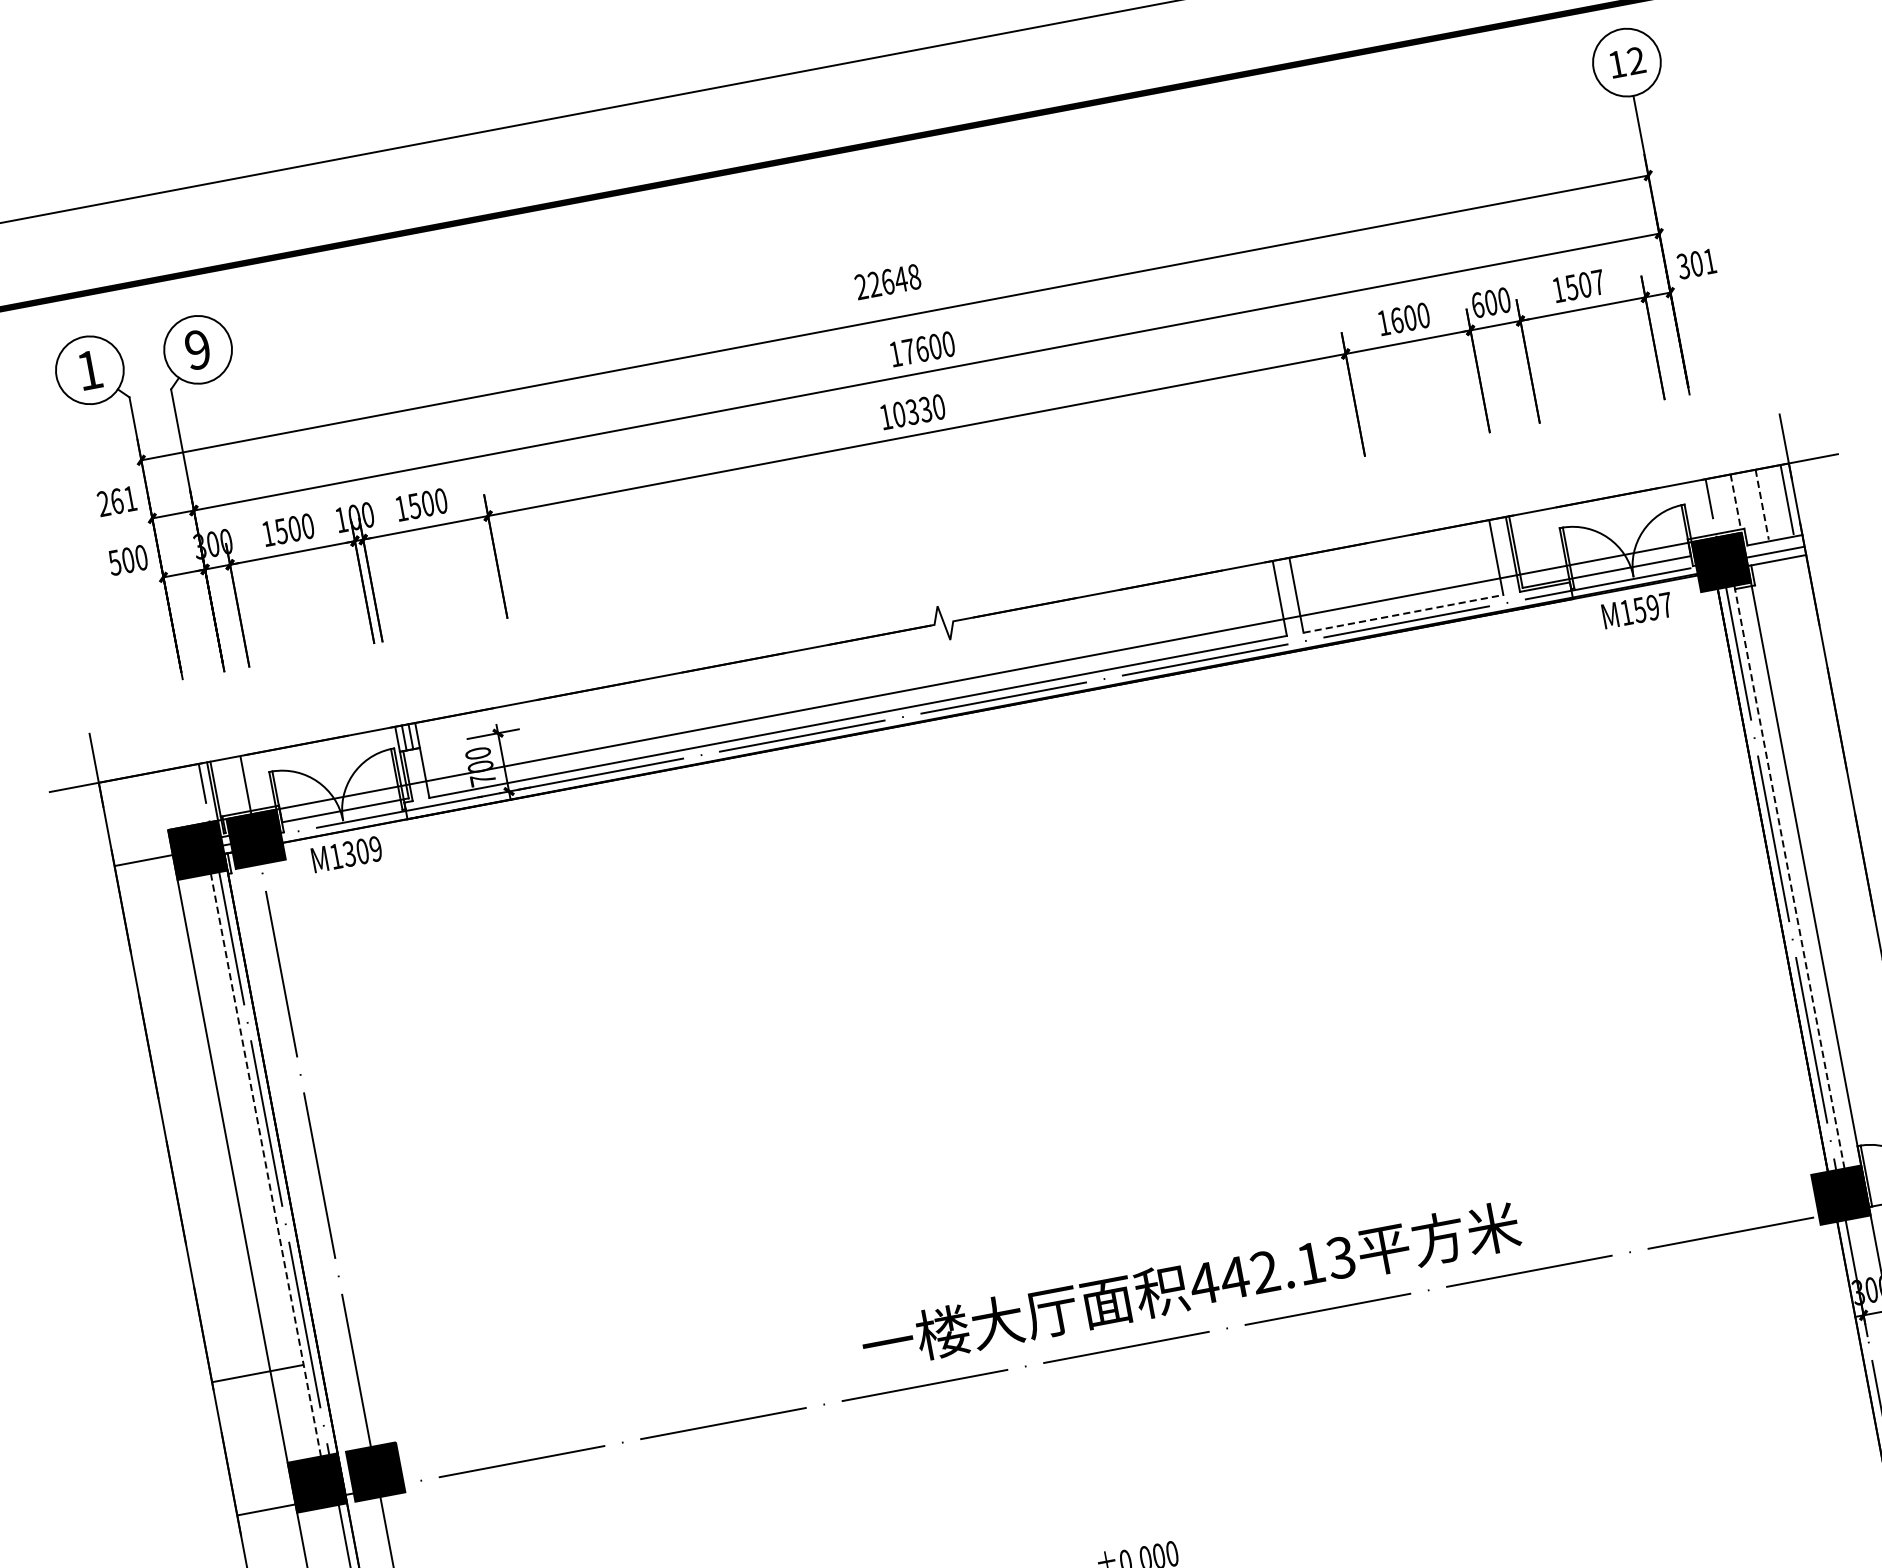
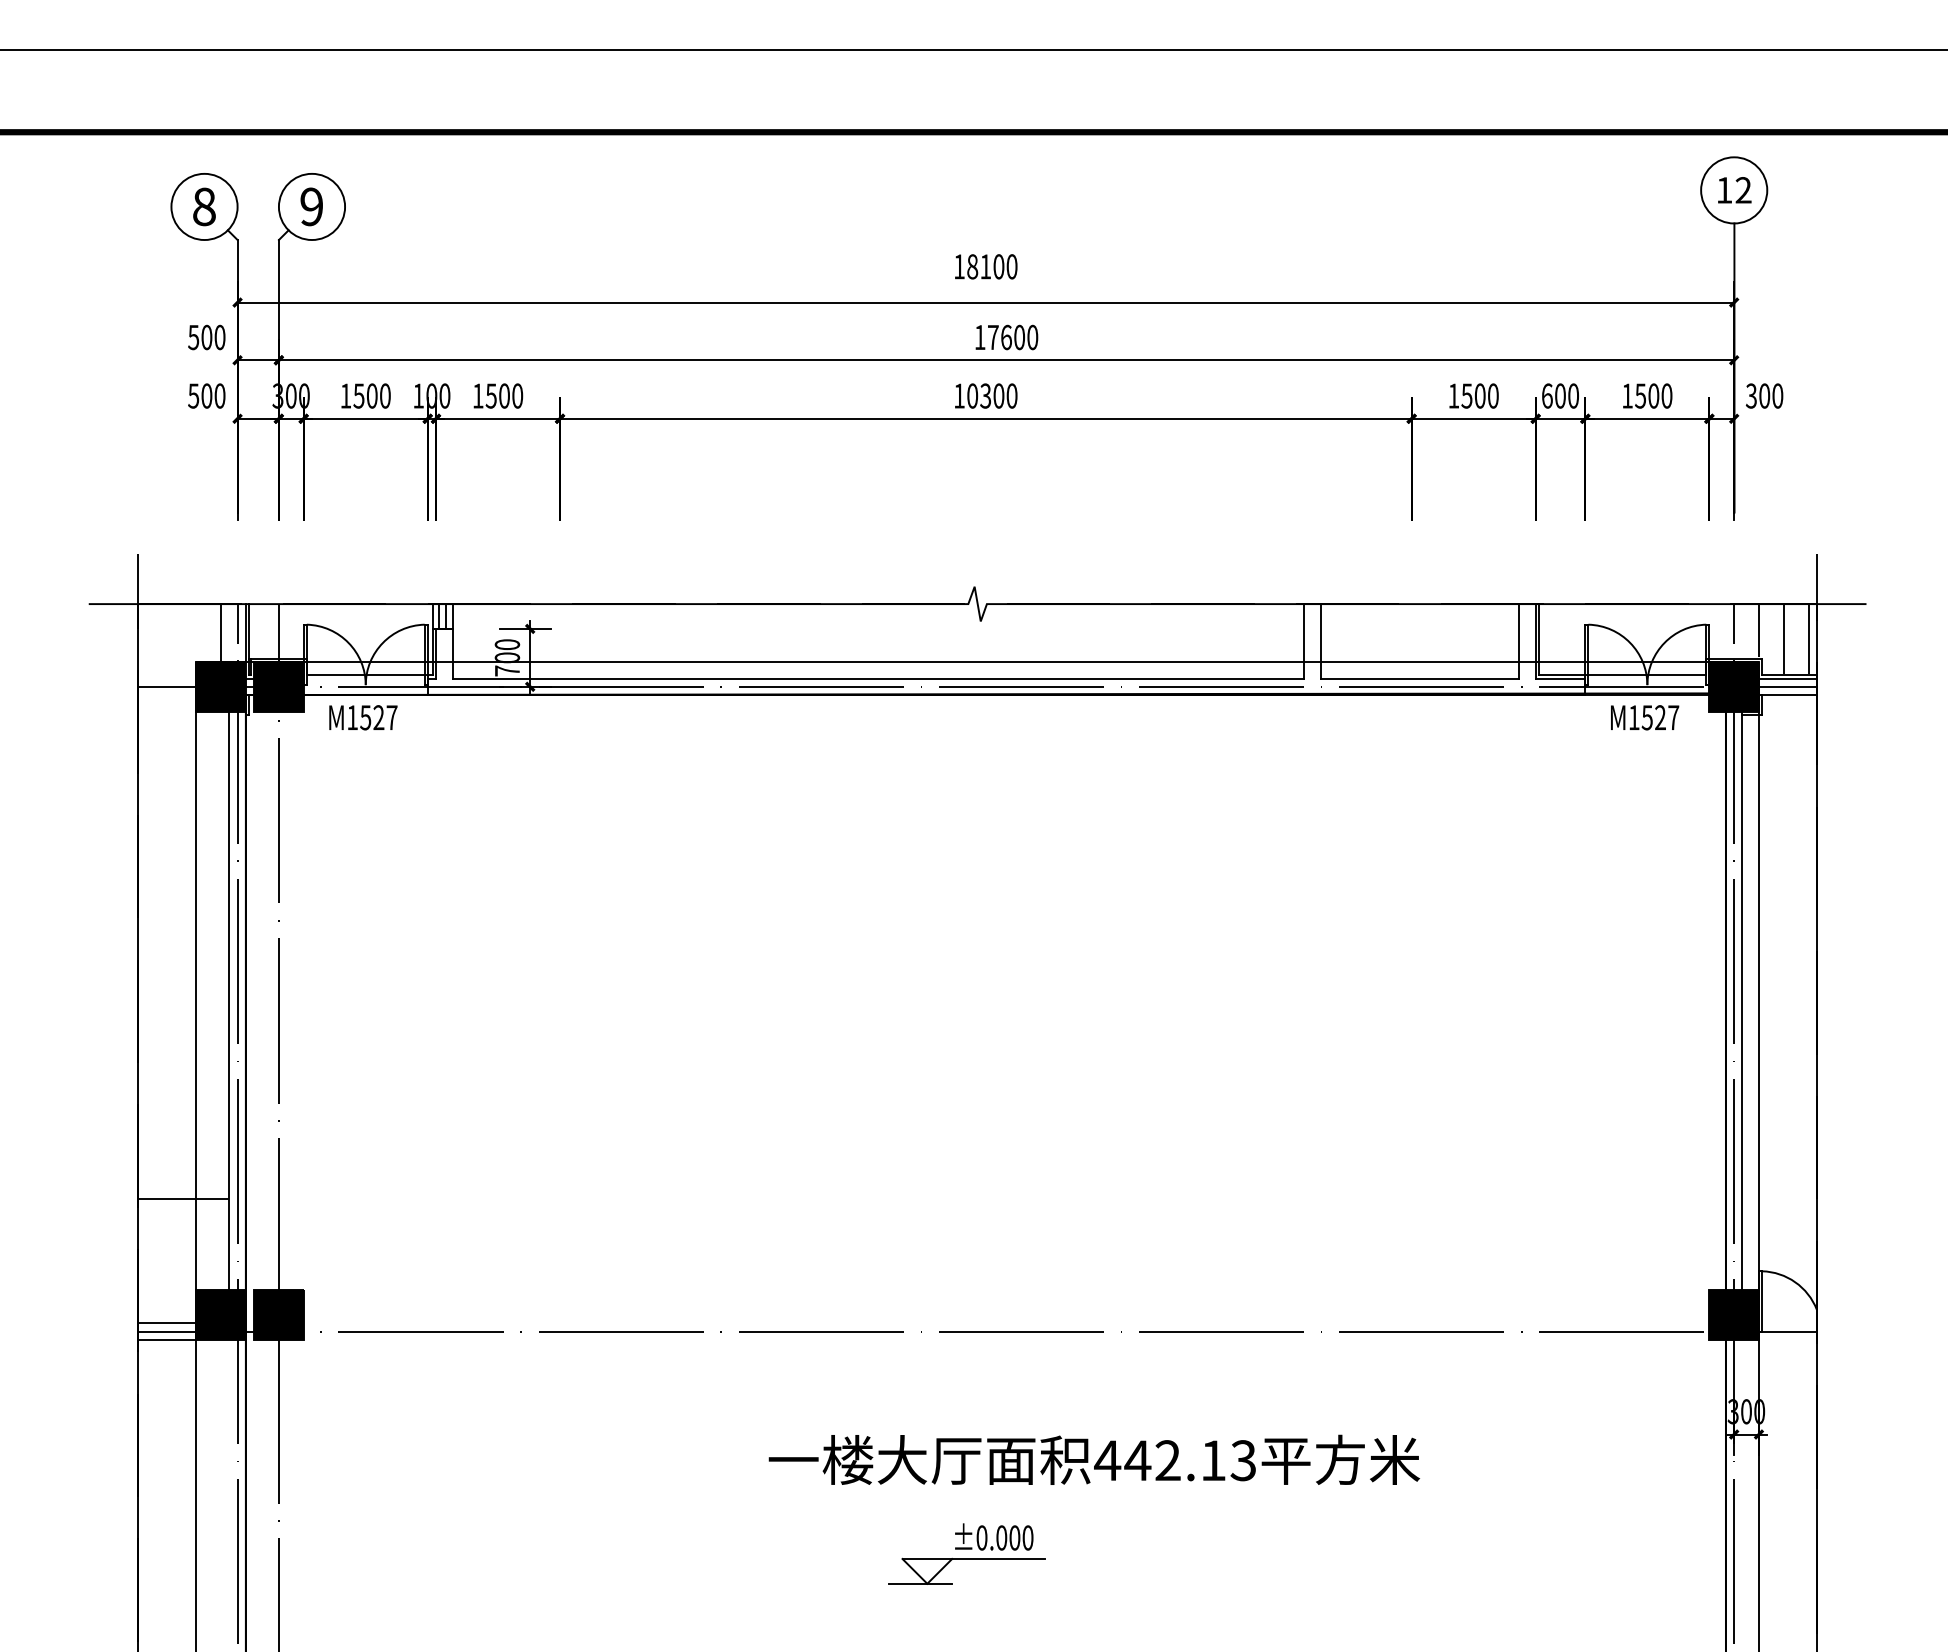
text: (1709, 260) -> (1777, 395), 301 -> 300
text: (887, 281) -> (985, 266), 22648 -> 18100
text: (1597, 282) -> (1666, 395), 1507 -> 1500
text: (1396, 320) -> (1466, 395), 1600 -> 1500
text: (89, 369) -> (204, 206), 1 -> 8
text: (925, 409) -> (998, 395), 10330 -> 10300
text: (116, 501) -> (206, 337), 261 -> 500
line: (1736, 501) -> (1759, 631), dashed -> solid
line: (1761, 504) -> (1783, 638), dashed -> solid
line: (1773, 543) -> (1787, 678), added
text: (1653, 607) -> (1660, 717), M1597 -> M1527
line: (1403, 613) -> (1420, 678), dashed -> solid
line: (187, 795) -> (221, 632), added
text: (362, 851) -> (378, 717), M1309 -> M1527
line: (1789, 876) -> (1742, 1000), dashed -> solid
line: (266, 1164) -> (229, 1000), dashed -> solid
text: (1189, 1285) -> (1093, 1459), moved
line: (265, 1501) -> (167, 1323), added
line: (268, 1518) -> (167, 1340), added

